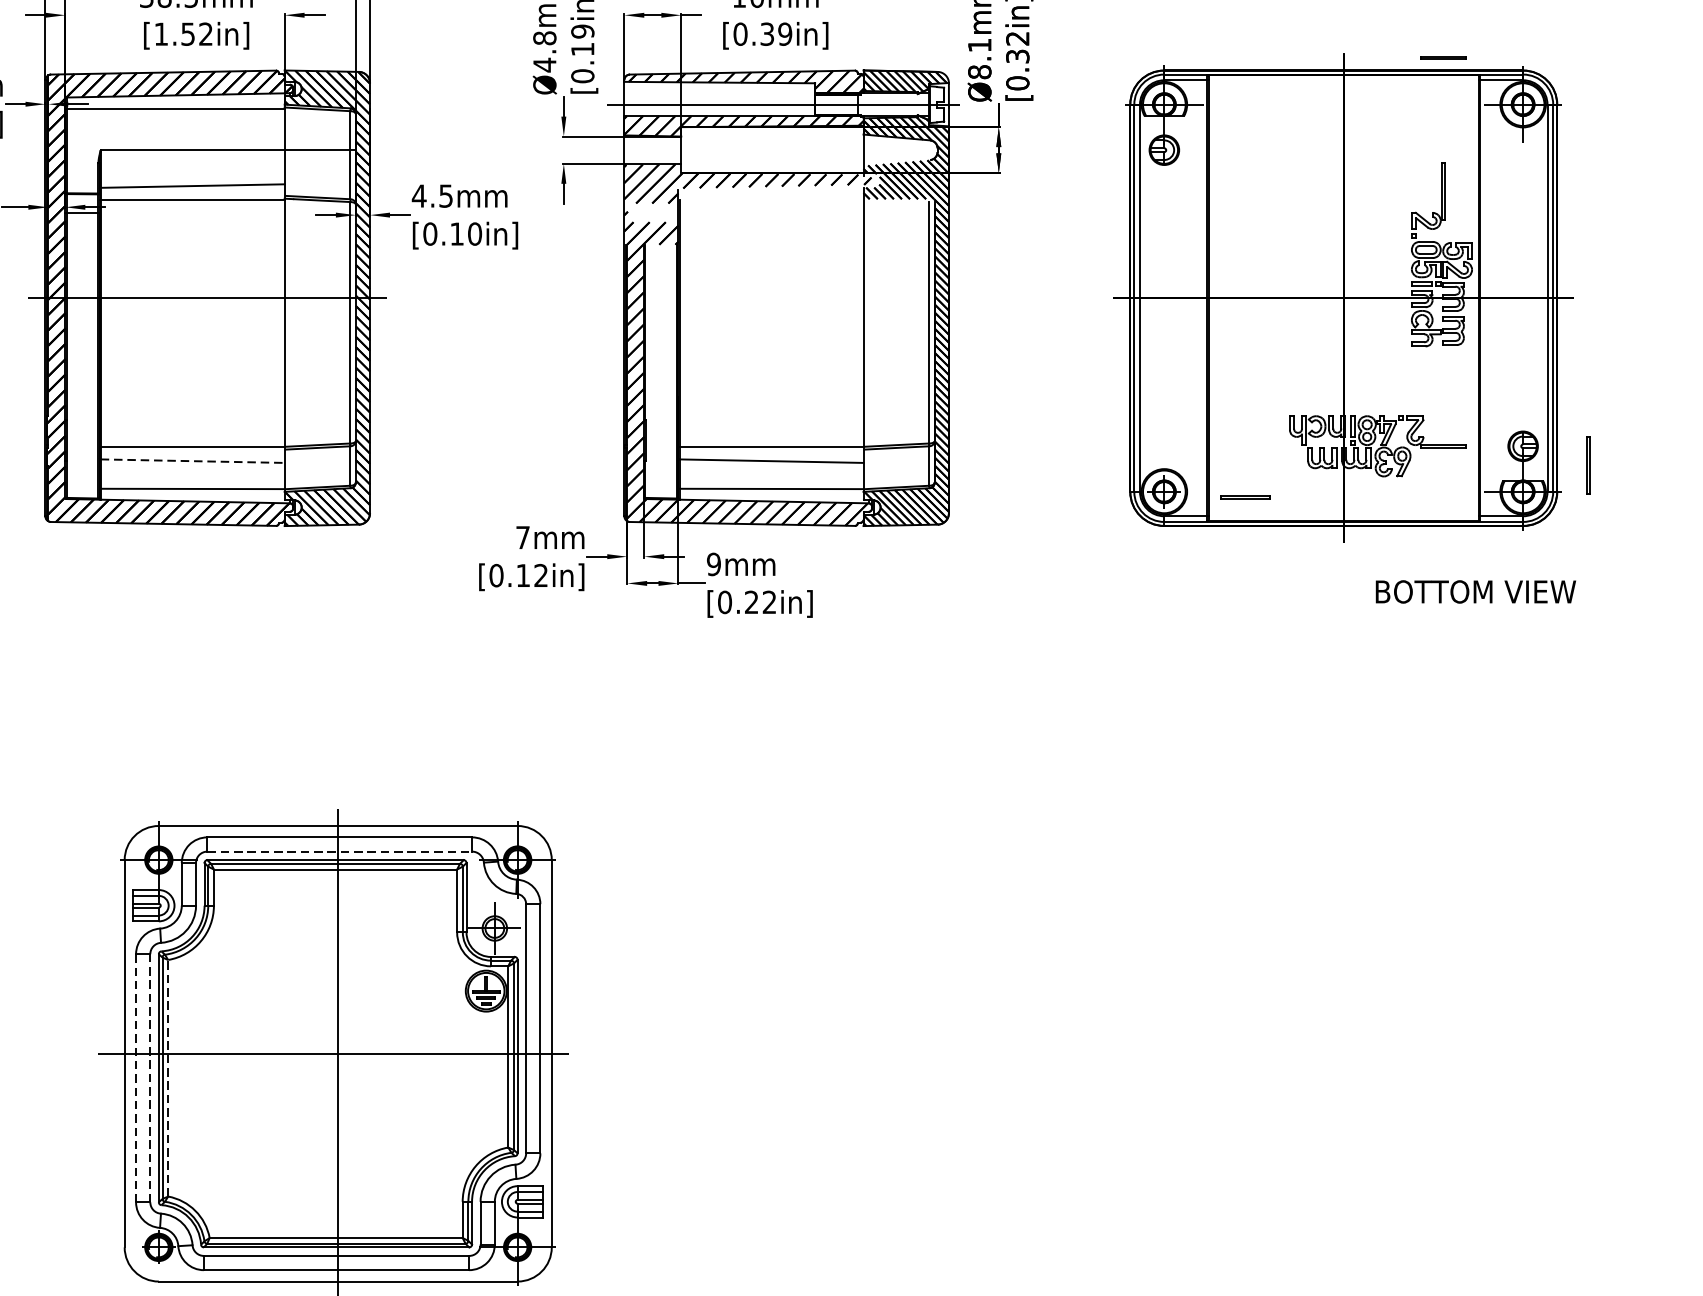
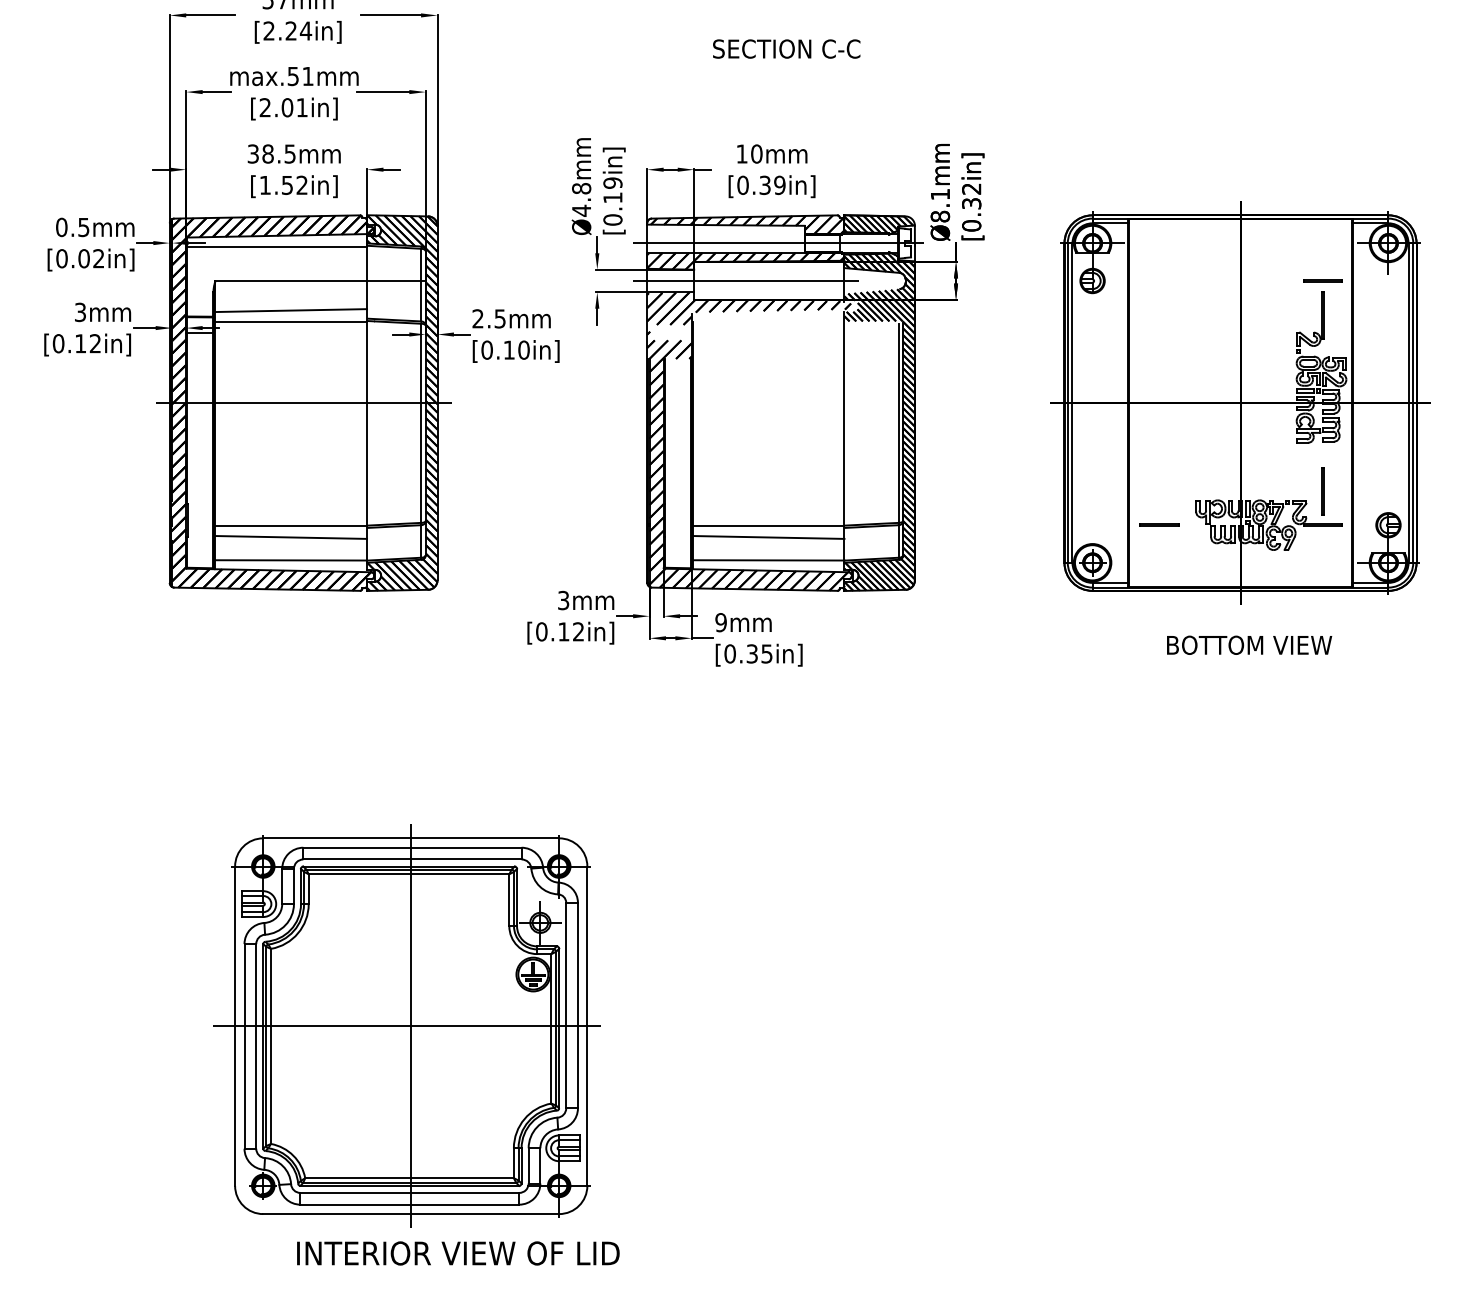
line: (1443, 57) -> (1322, 280), moved
line: (743, 150) -> (745, 281), added
text: (419, 195) -> (478, 318), 4.5mm -> 2.5mm
line: (193, 461) -> (291, 537), dashed -> solid
line: (1588, 466) -> (1322, 491), moved
line: (1245, 496) -> (1159, 524), moved
text: (522, 537) -> (563, 600), 7mm -> 3mm
text: (1475, 590) -> (1249, 644), moved
text: (760, 601) -> (759, 653), [0.22in] -> [0.35in]
line: (339, 851) -> (412, 859), dashed -> solid
line: (150, 1077) -> (256, 1045), dashed -> solid
line: (136, 1078) -> (244, 1046), dashed -> solid
line: (168, 1078) -> (271, 1046), dashed -> solid

